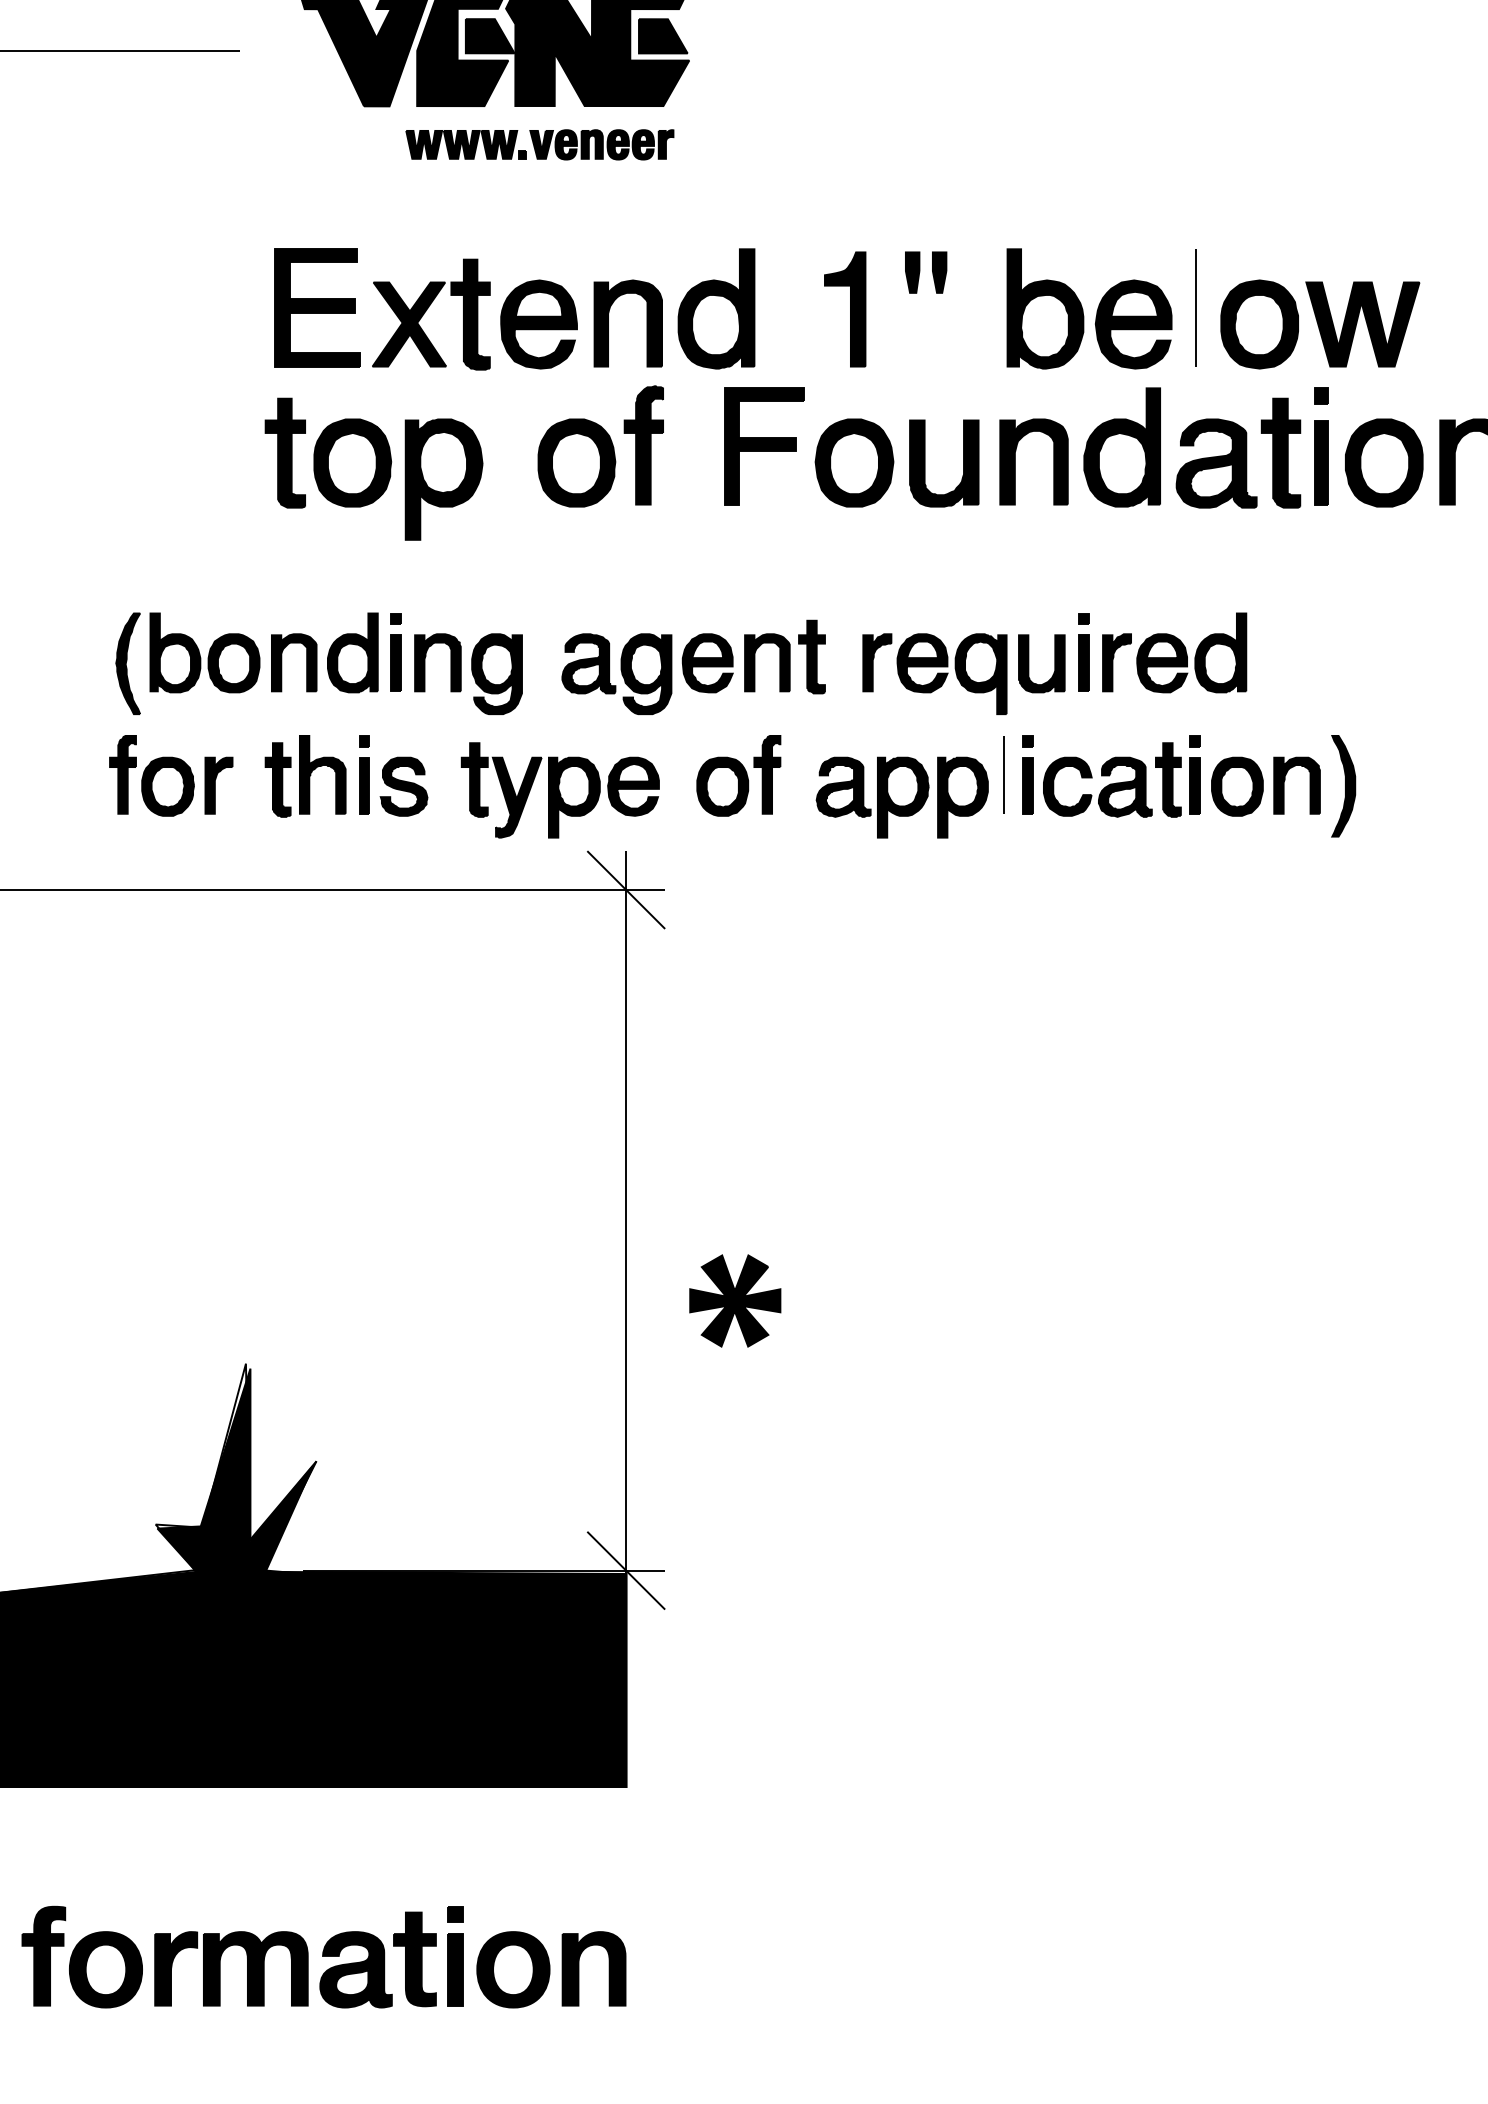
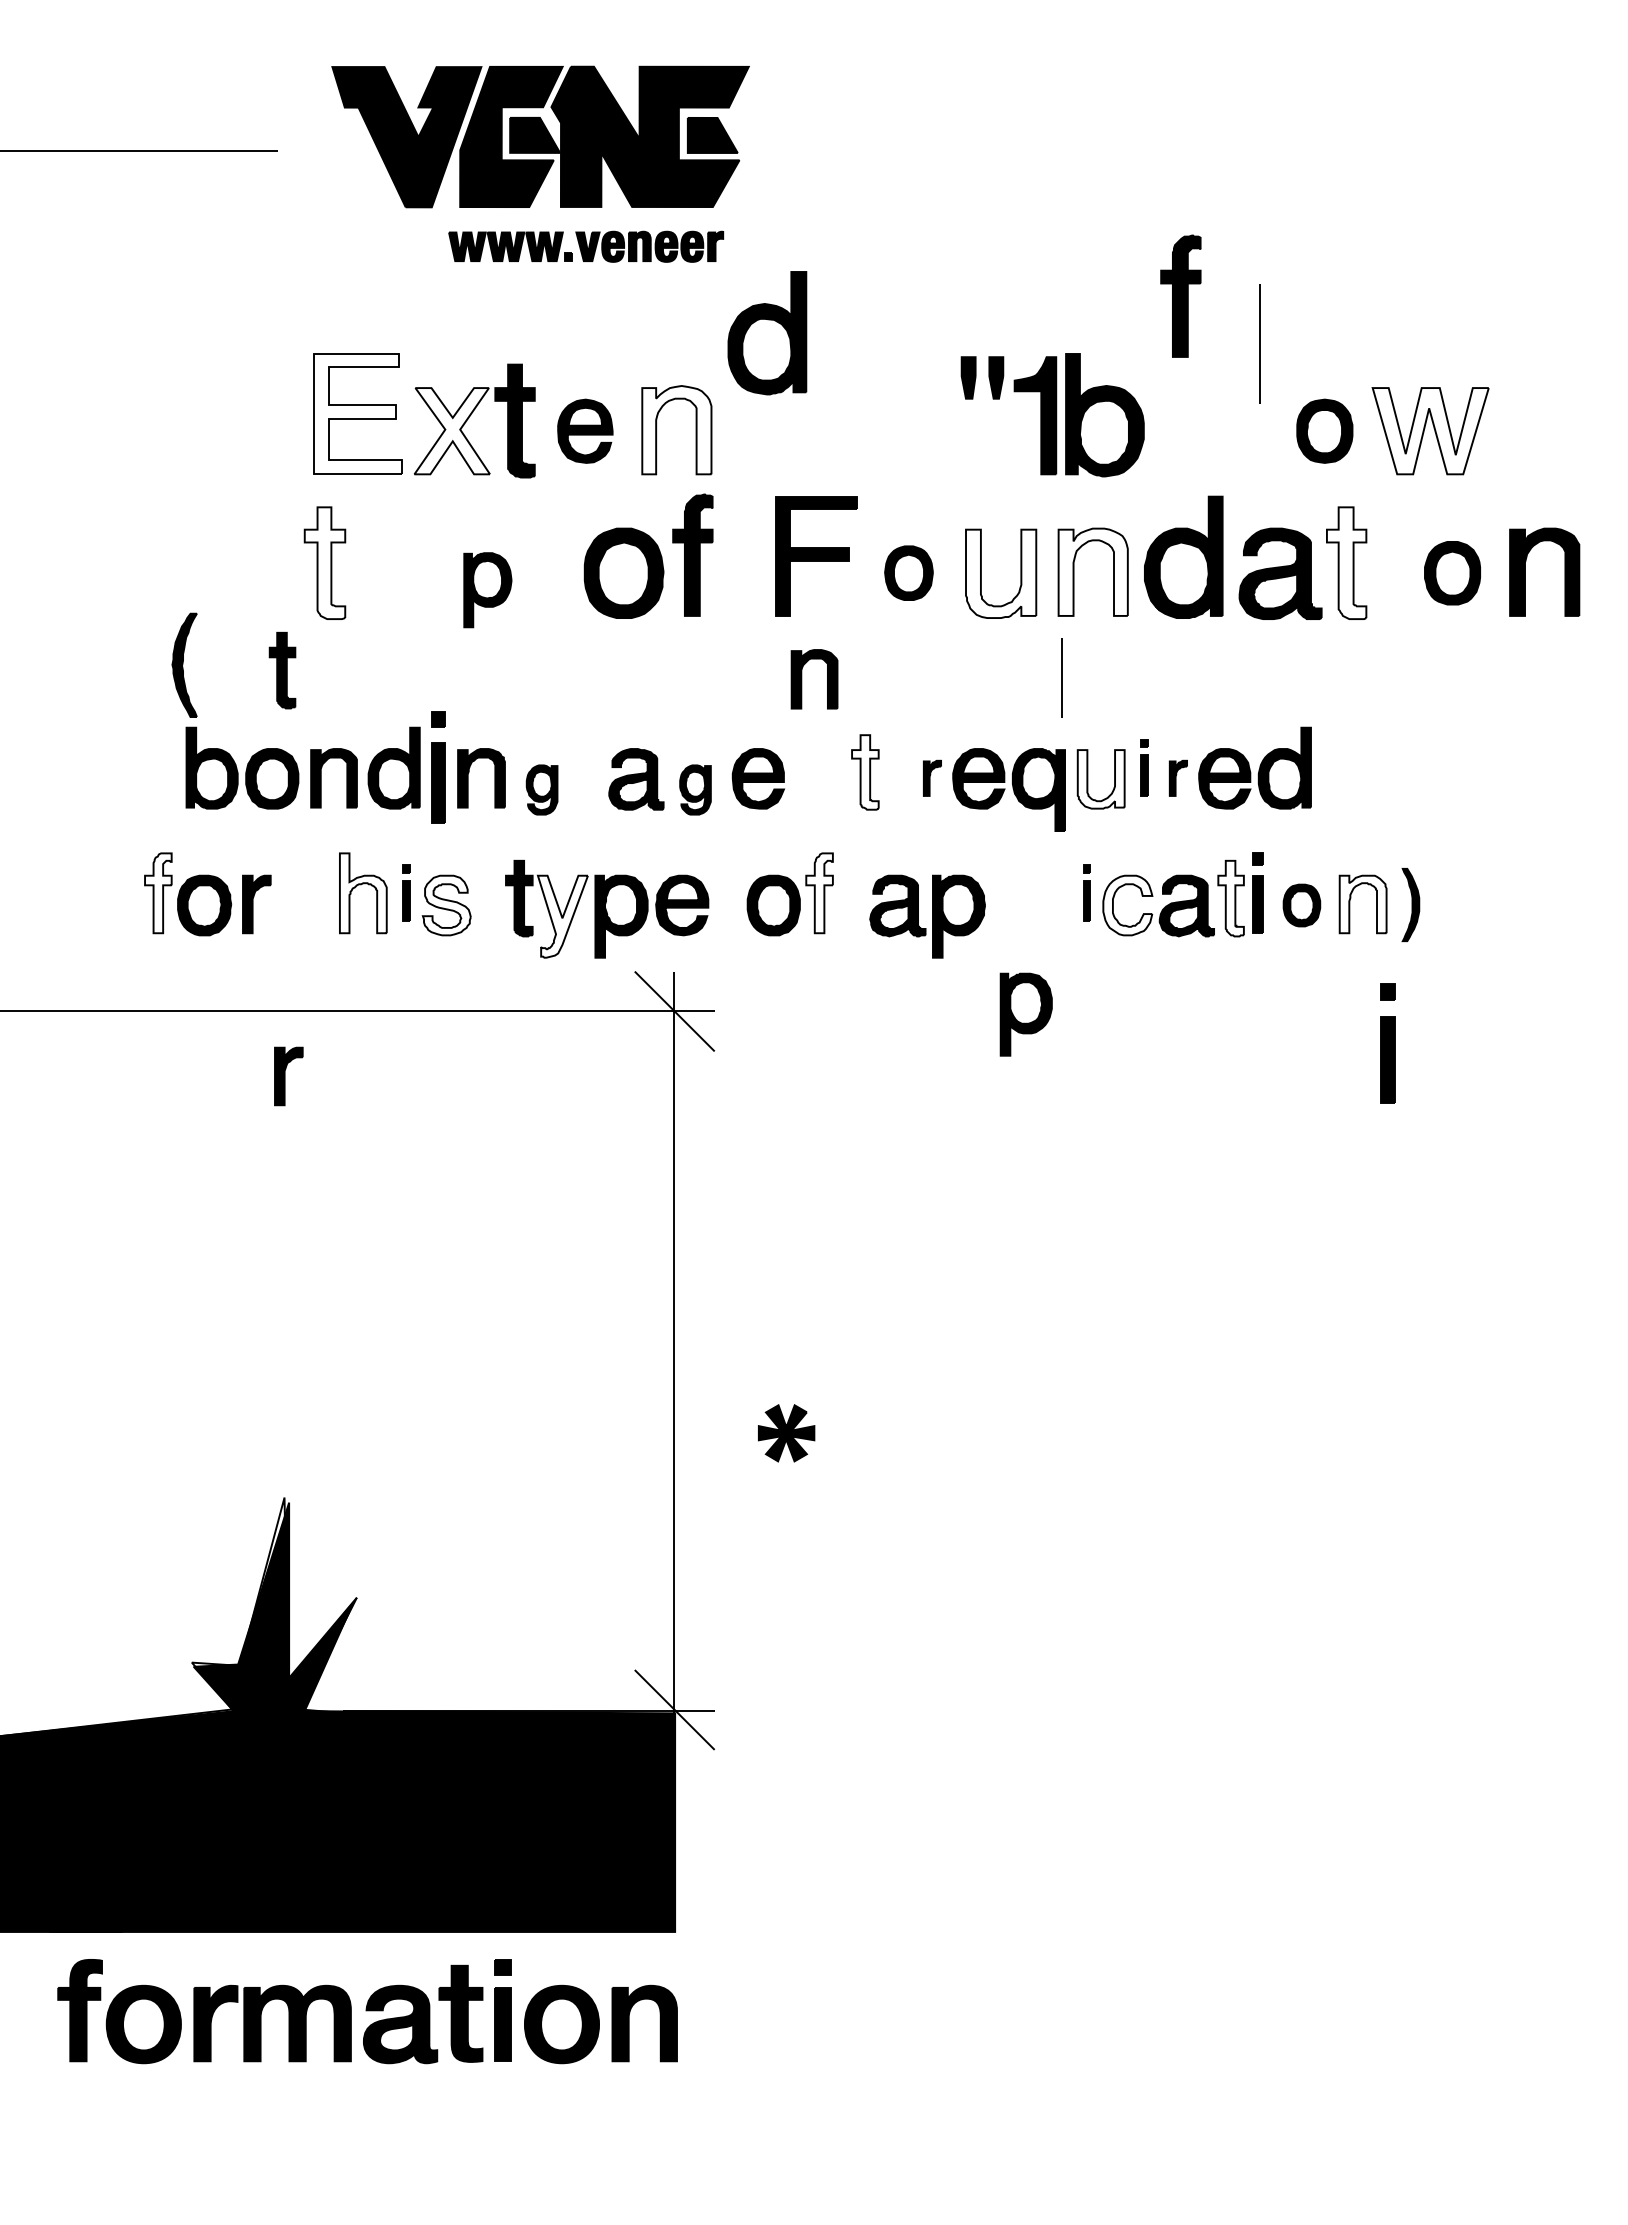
part: (1119, 192) -> (1180, 295), added
fill: (317, 307) -> (357, 413), removed
line: (1196, 307) -> (1259, 343), moved
part: (716, 309) -> (767, 333), moved
part: (845, 309) -> (1035, 415), moved
fill: (627, 322) -> (676, 429), removed
fill: (409, 324) -> (452, 431), removed
part: (539, 324) -> (585, 431), size x0.7
part: (1133, 324) -> (1195, 431), removed
part: (1259, 324) -> (1324, 431), size x0.7
fill: (1362, 324) -> (1430, 431), removed
part: (1320, 446) -> (1387, 1043), moved
fill: (284, 453) -> (324, 563), removed
fill: (1280, 453) -> (1346, 563), removed
fill: (1033, 461) -> (1092, 571), removed
part: (352, 462) -> (393, 572), removed
part: (854, 462) -> (908, 572), size x0.6
part: (1384, 462) -> (1452, 572), size x0.7
fill: (943, 463) -> (1000, 573), removed
part: (443, 478) -> (487, 589), size x0.6
part: (396, 652) -> (438, 767), size x1.4
part: (1084, 652) -> (1144, 767), size x0.7
fill: (812, 657) -> (865, 772), removed
part: (128, 662) -> (184, 664), moved
part: (755, 662) -> (802, 679), moved
part: (877, 662) -> (932, 778), size x0.6
part: (1117, 662) -> (1178, 778), size x0.6
fill: (1041, 663) -> (1100, 779), removed
part: (496, 673) -> (541, 789), size x0.6
part: (646, 673) -> (695, 789), size x0.6
part: (364, 774) -> (406, 892), size x0.7
line: (1003, 774) -> (1061, 677), moved
part: (1027, 774) -> (1086, 892), size x0.7
fill: (123, 775) -> (158, 893), removed
fill: (321, 775) -> (362, 893), removed
fill: (767, 775) -> (819, 893), removed
part: (278, 779) -> (282, 670), moved
fill: (1167, 779) -> (1230, 898), removed
fill: (1296, 785) -> (1362, 904), removed
part: (1343, 785) -> (1410, 904), size x0.7
fill: (403, 786) -> (446, 905), removed
fill: (1067, 786) -> (1127, 905), removed
part: (1237, 786) -> (1301, 905), size x0.7
fill: (516, 797) -> (562, 916), removed
part: (962, 797) -> (1025, 1014), moved
part: (249, 953) -> (288, 1076), added
part: (735, 1301) -> (786, 1433), size x0.6
part: (323, 1957) -> (367, 2011), moved

